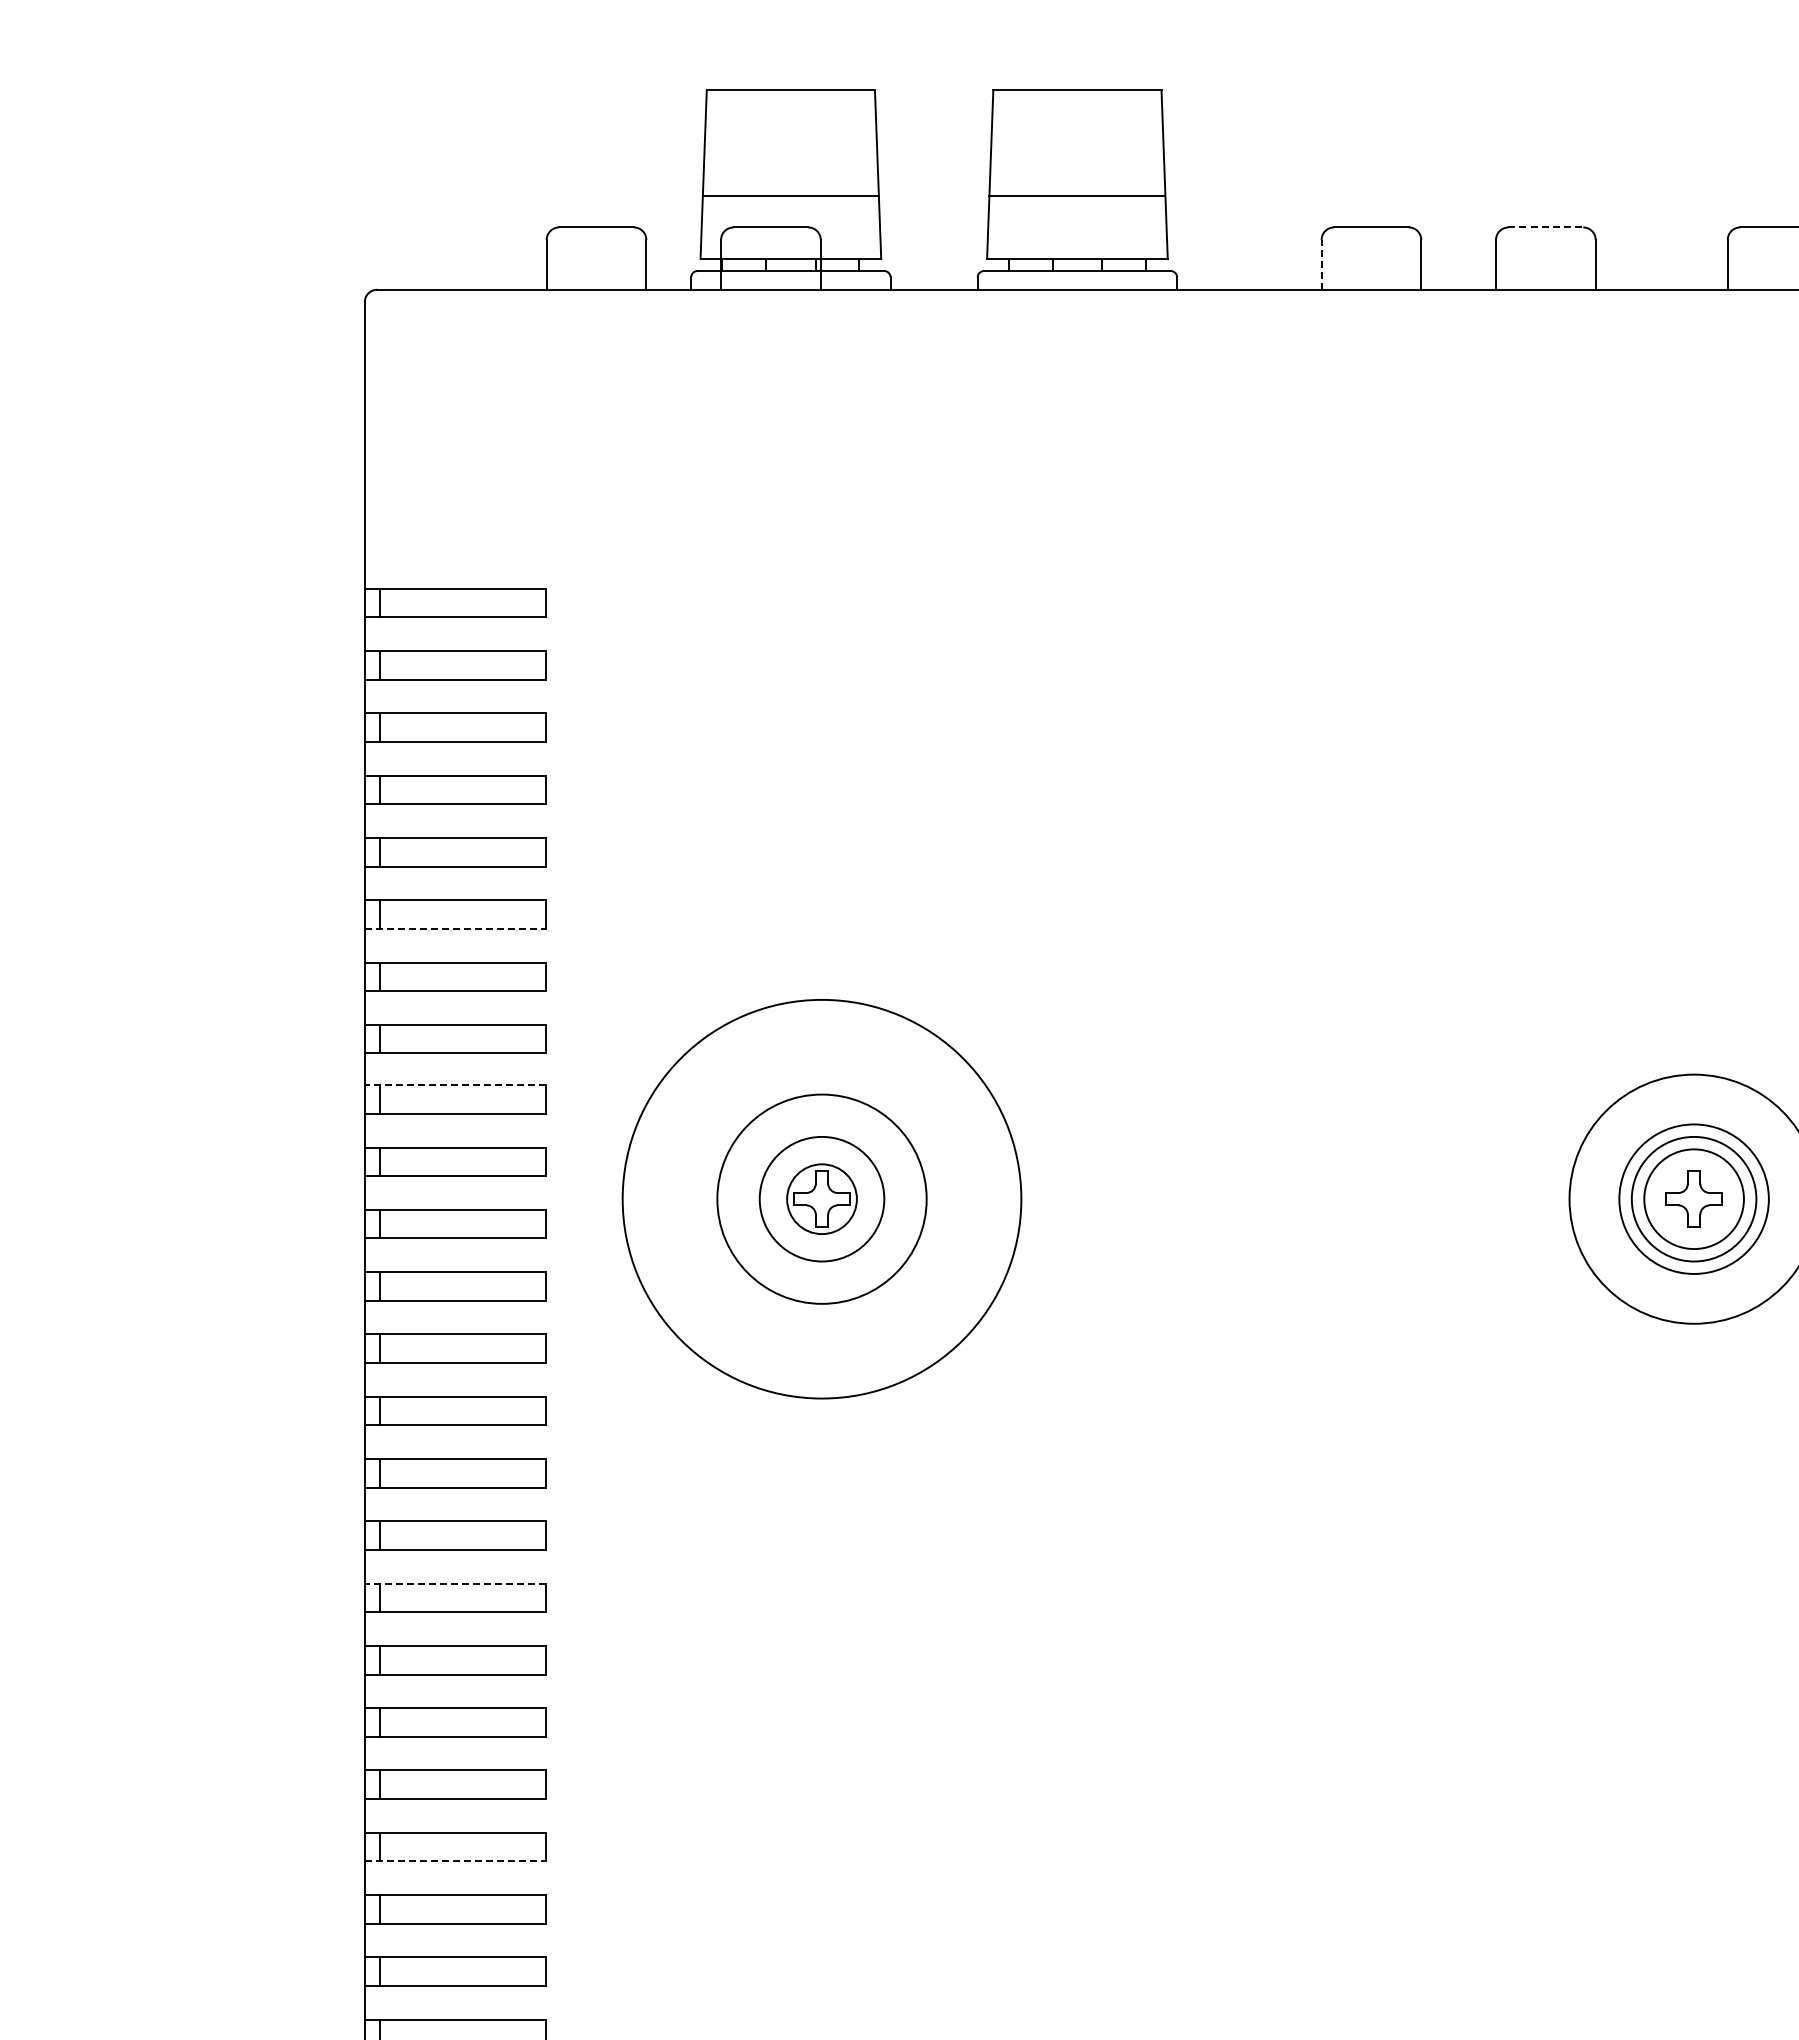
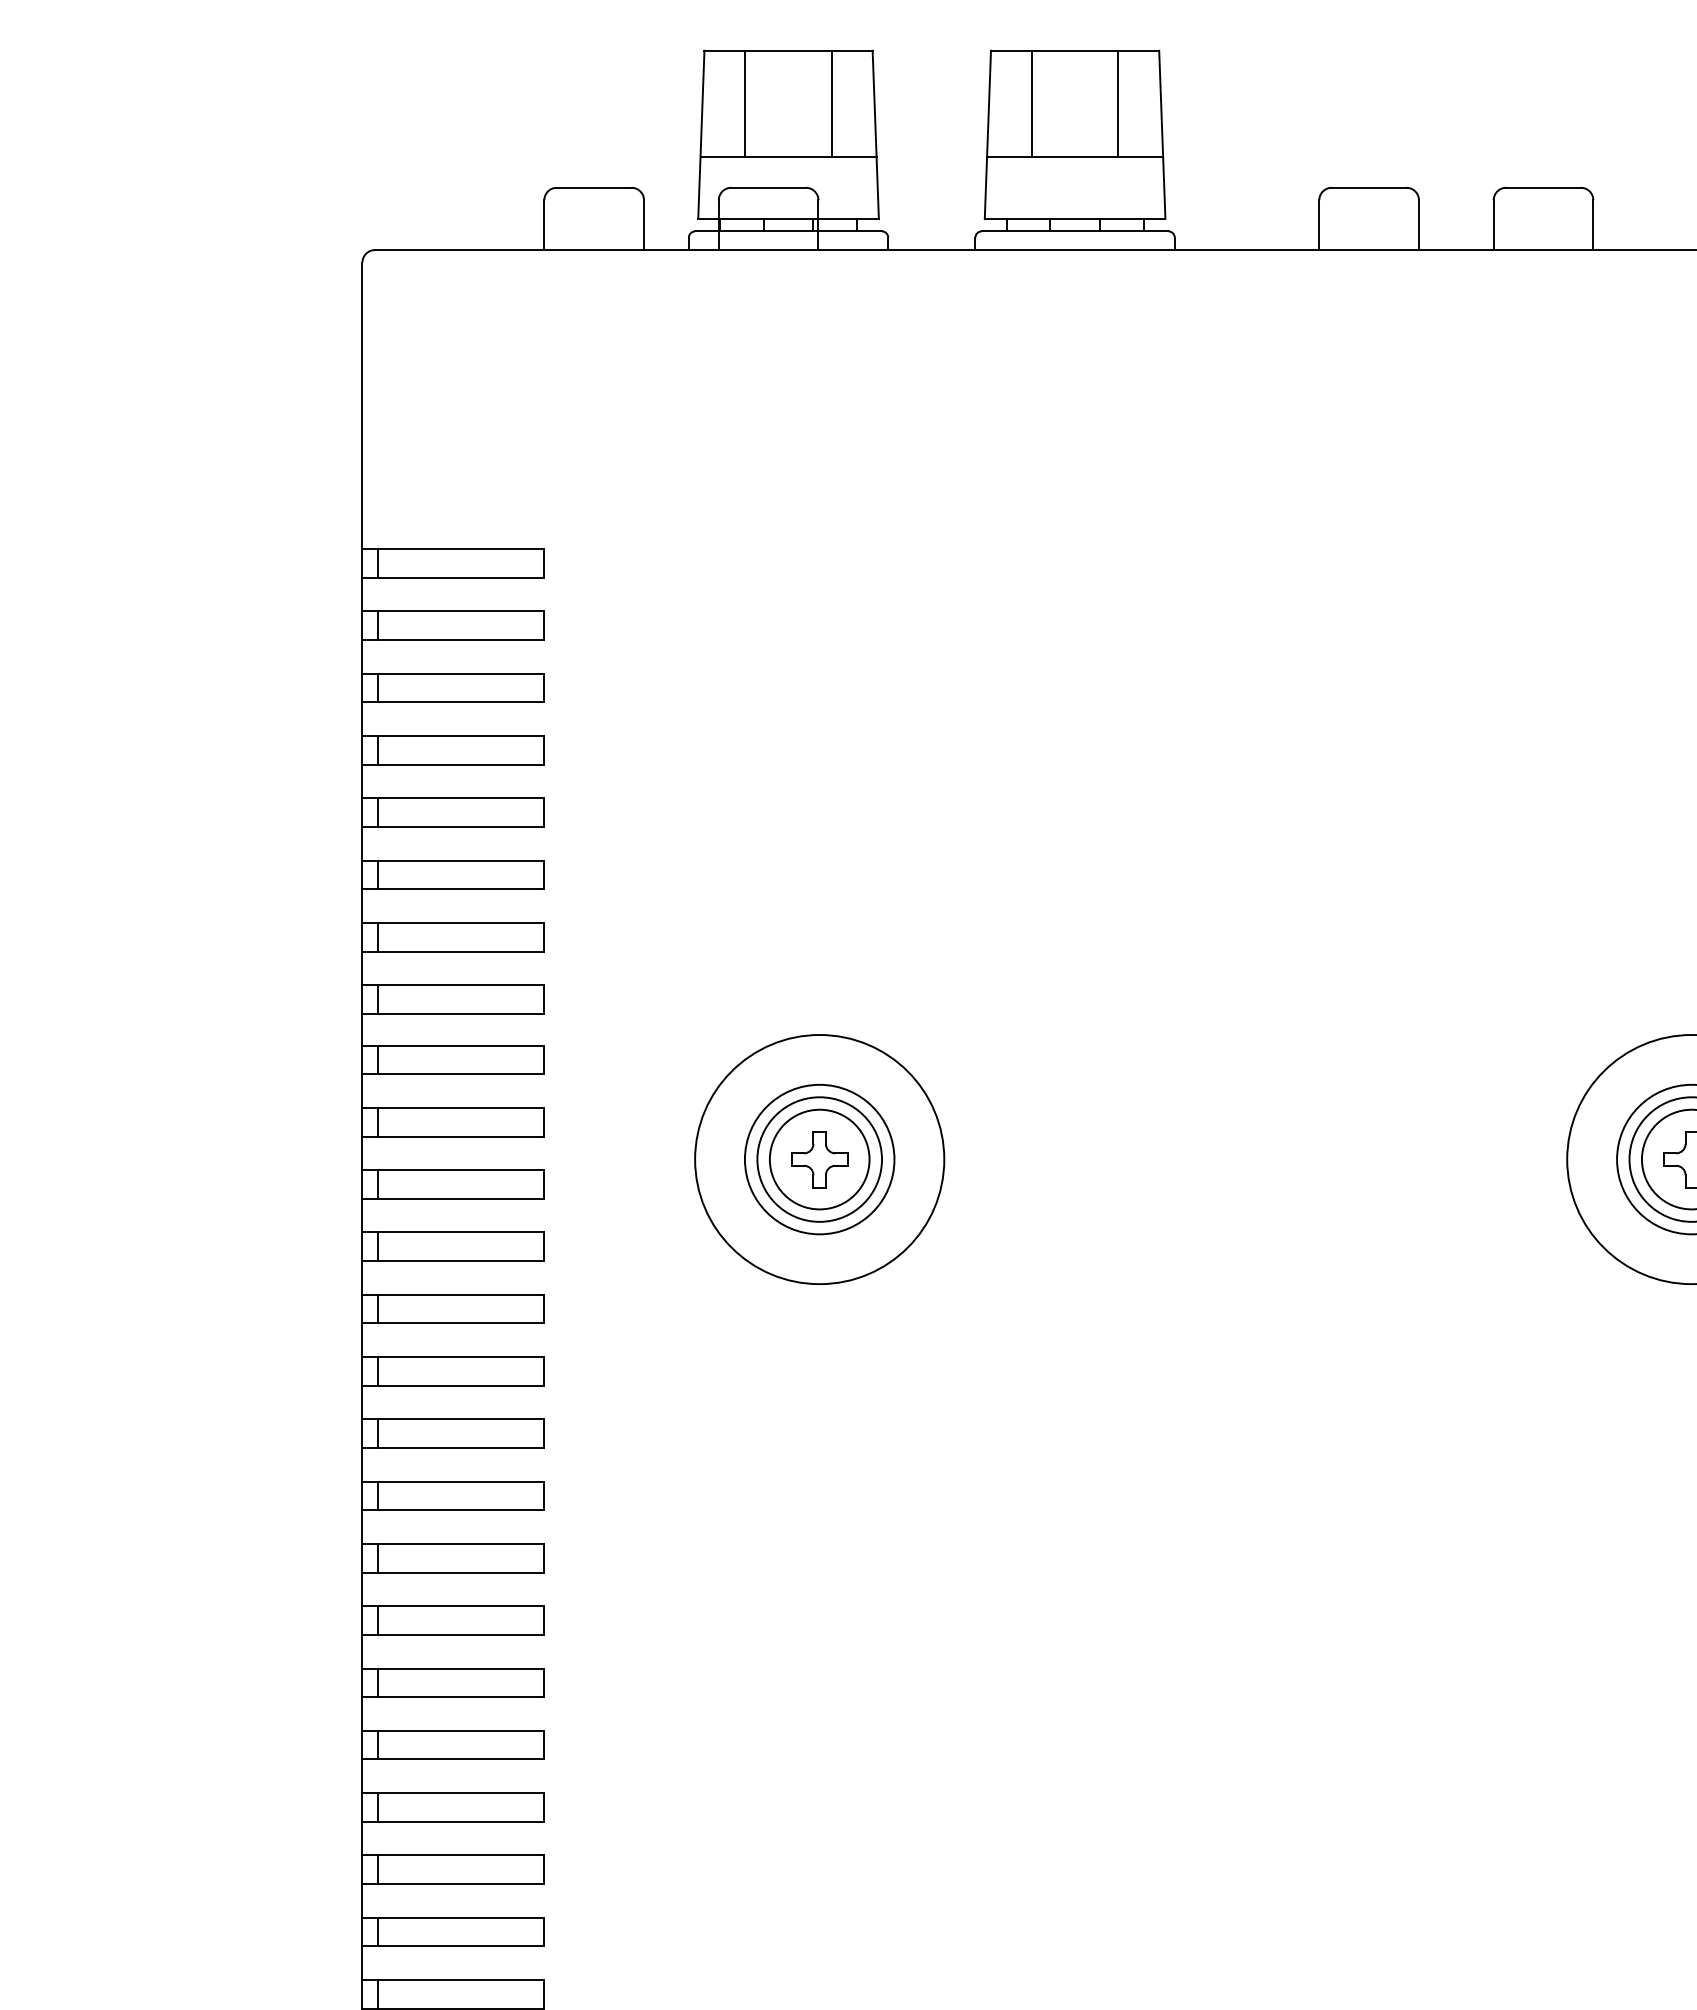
line: (747, 143) -> (745, 103), added
line: (834, 143) -> (832, 103), added
line: (1034, 143) -> (1032, 103), added
line: (1120, 143) -> (1118, 103), added
line: (1546, 227) -> (1544, 187), dashed -> solid
line: (1321, 264) -> (1319, 224), dashed -> solid
line: (456, 928) -> (454, 888), dashed -> solid
line: (455, 1085) -> (453, 1045), dashed -> solid
circle: (821, 1198) -> (819, 1158), size x0.62
circle: (821, 1198) -> (819, 1158), size x0.71
circle: (821, 1199) -> (819, 1159), size x1.43
line: (455, 1583) -> (453, 1543), dashed -> solid
line: (456, 1861) -> (454, 1821), dashed -> solid

